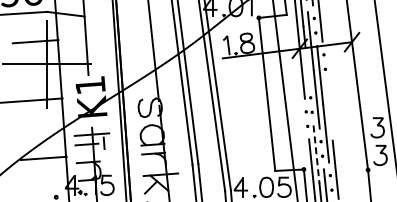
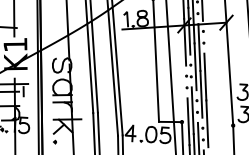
line: (307, 66) -> (189, 39), added
line: (329, 111) -> (205, 76), added
line: (316, 155) -> (192, 111), dashed -> solid

